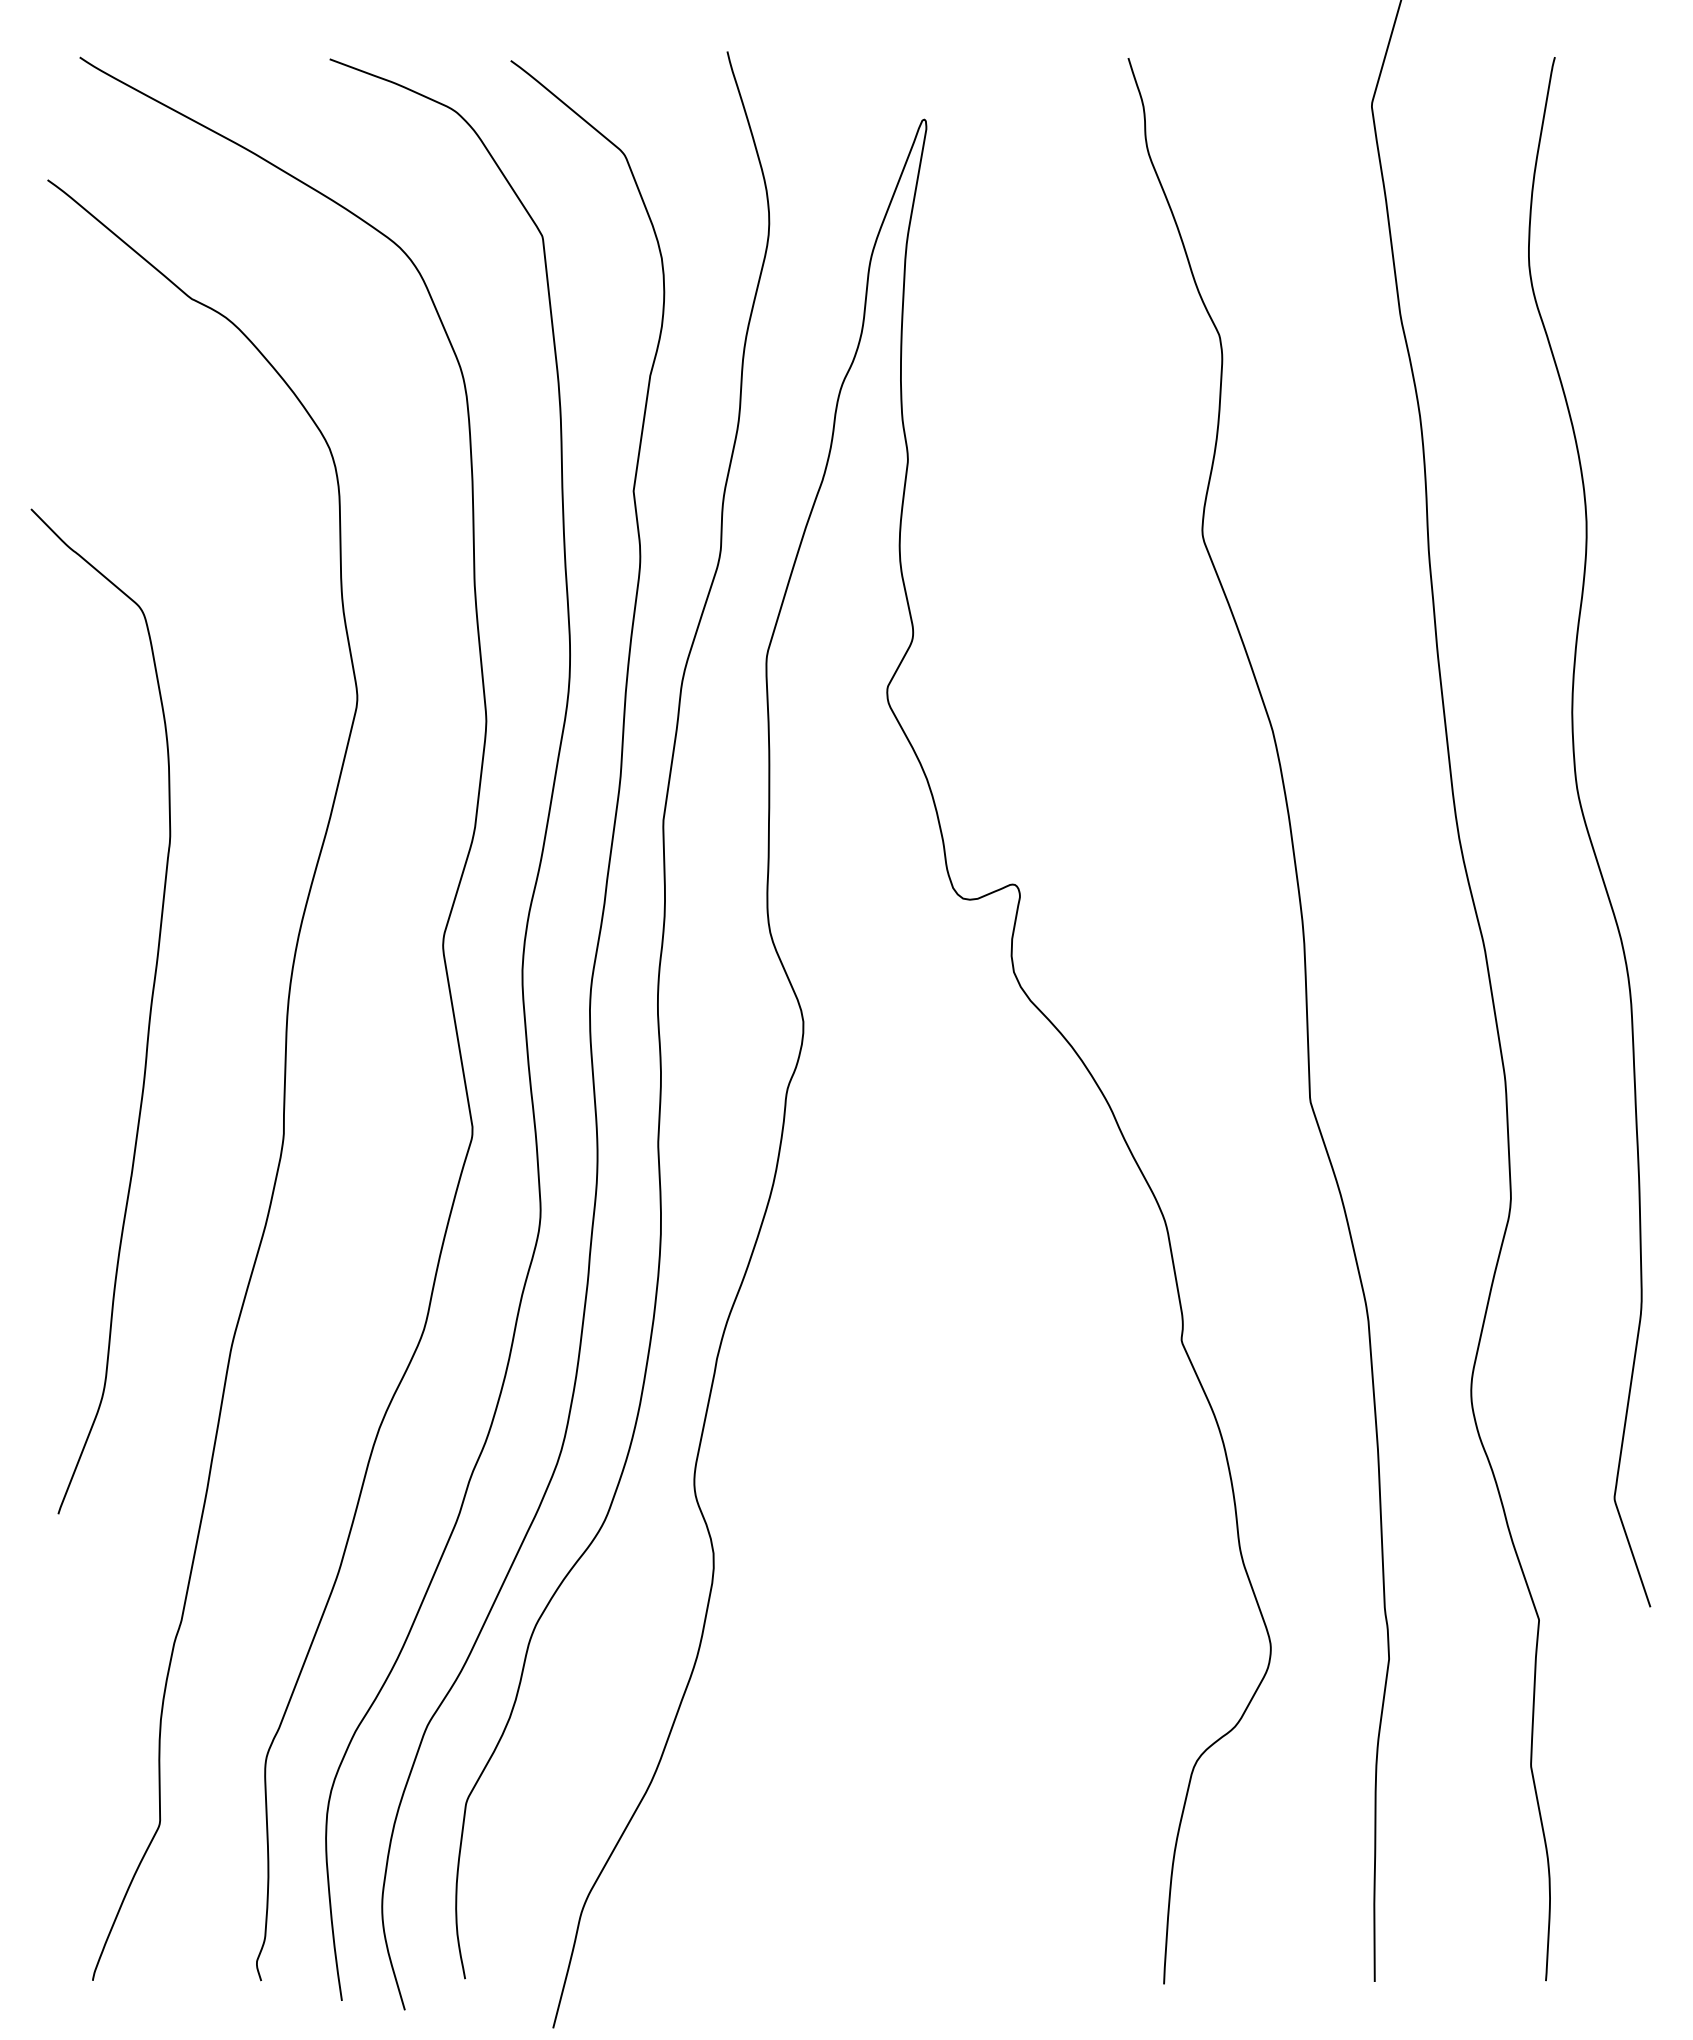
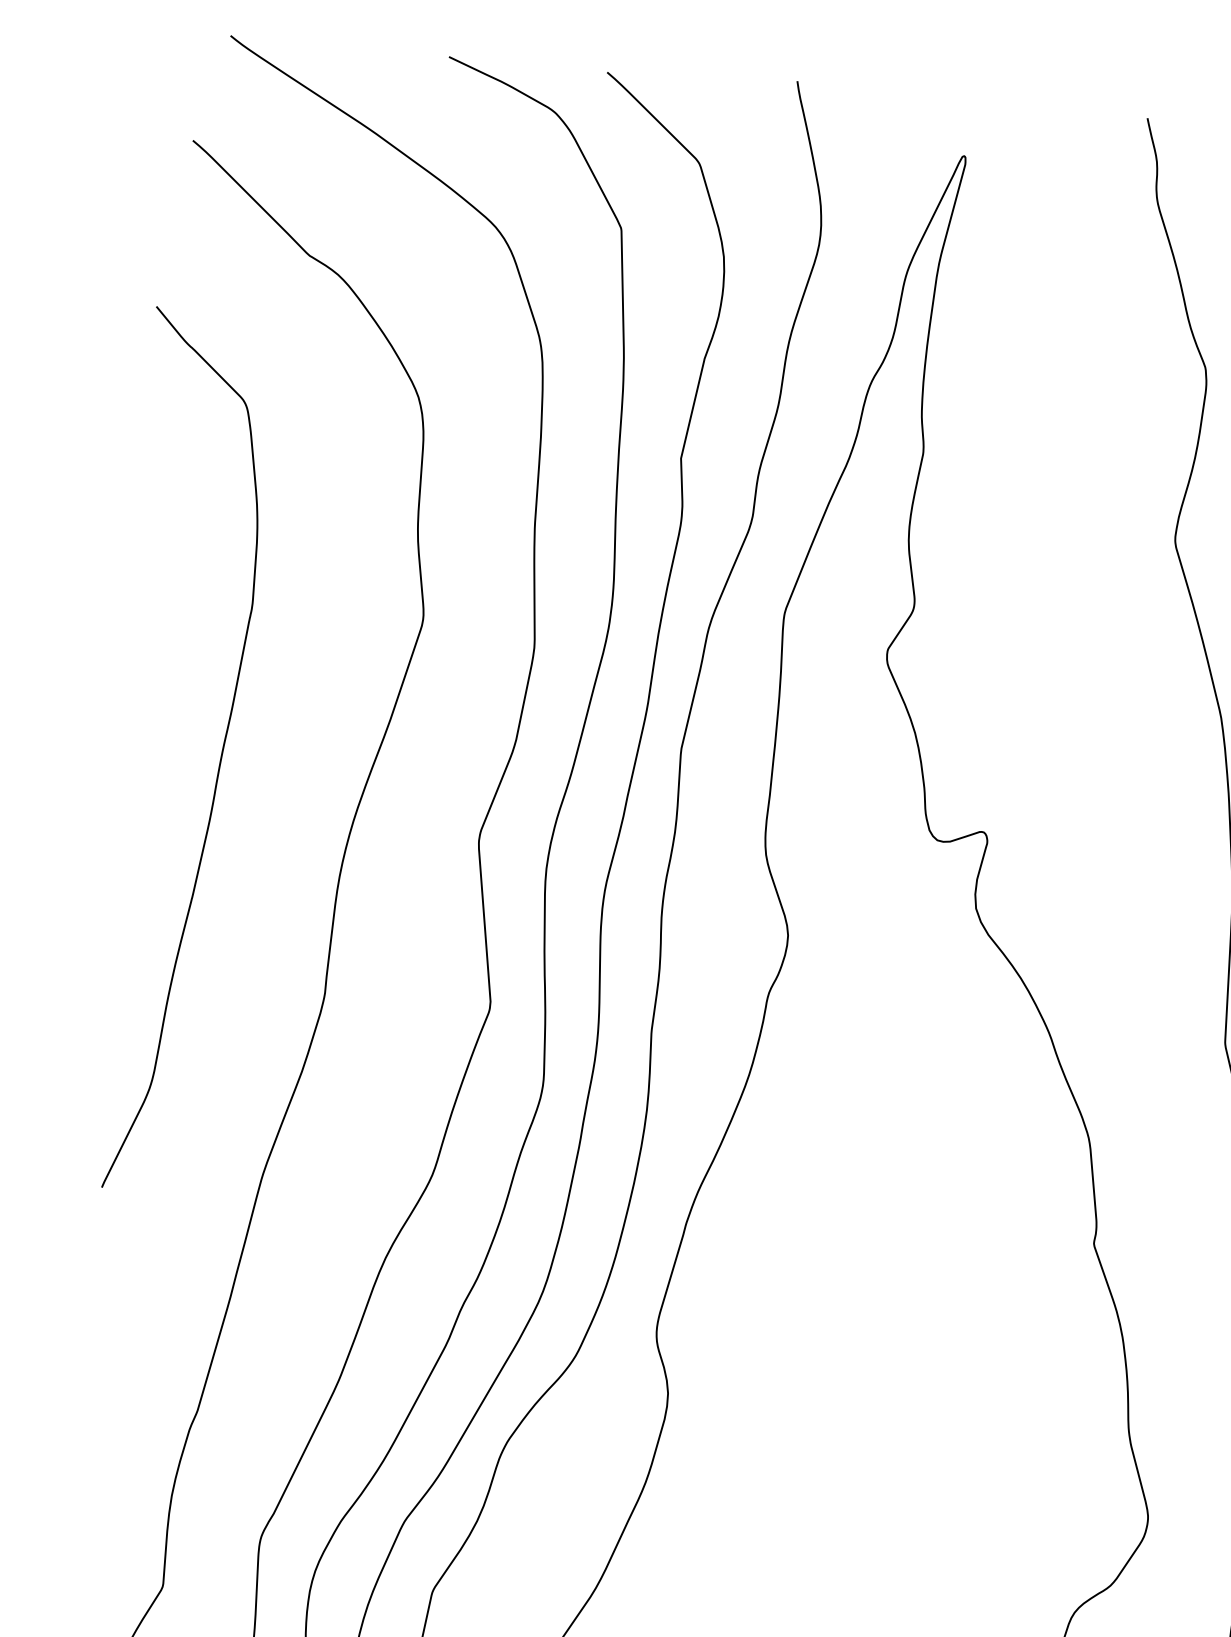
curve: (148, 1020) -> (219, 762), moved

